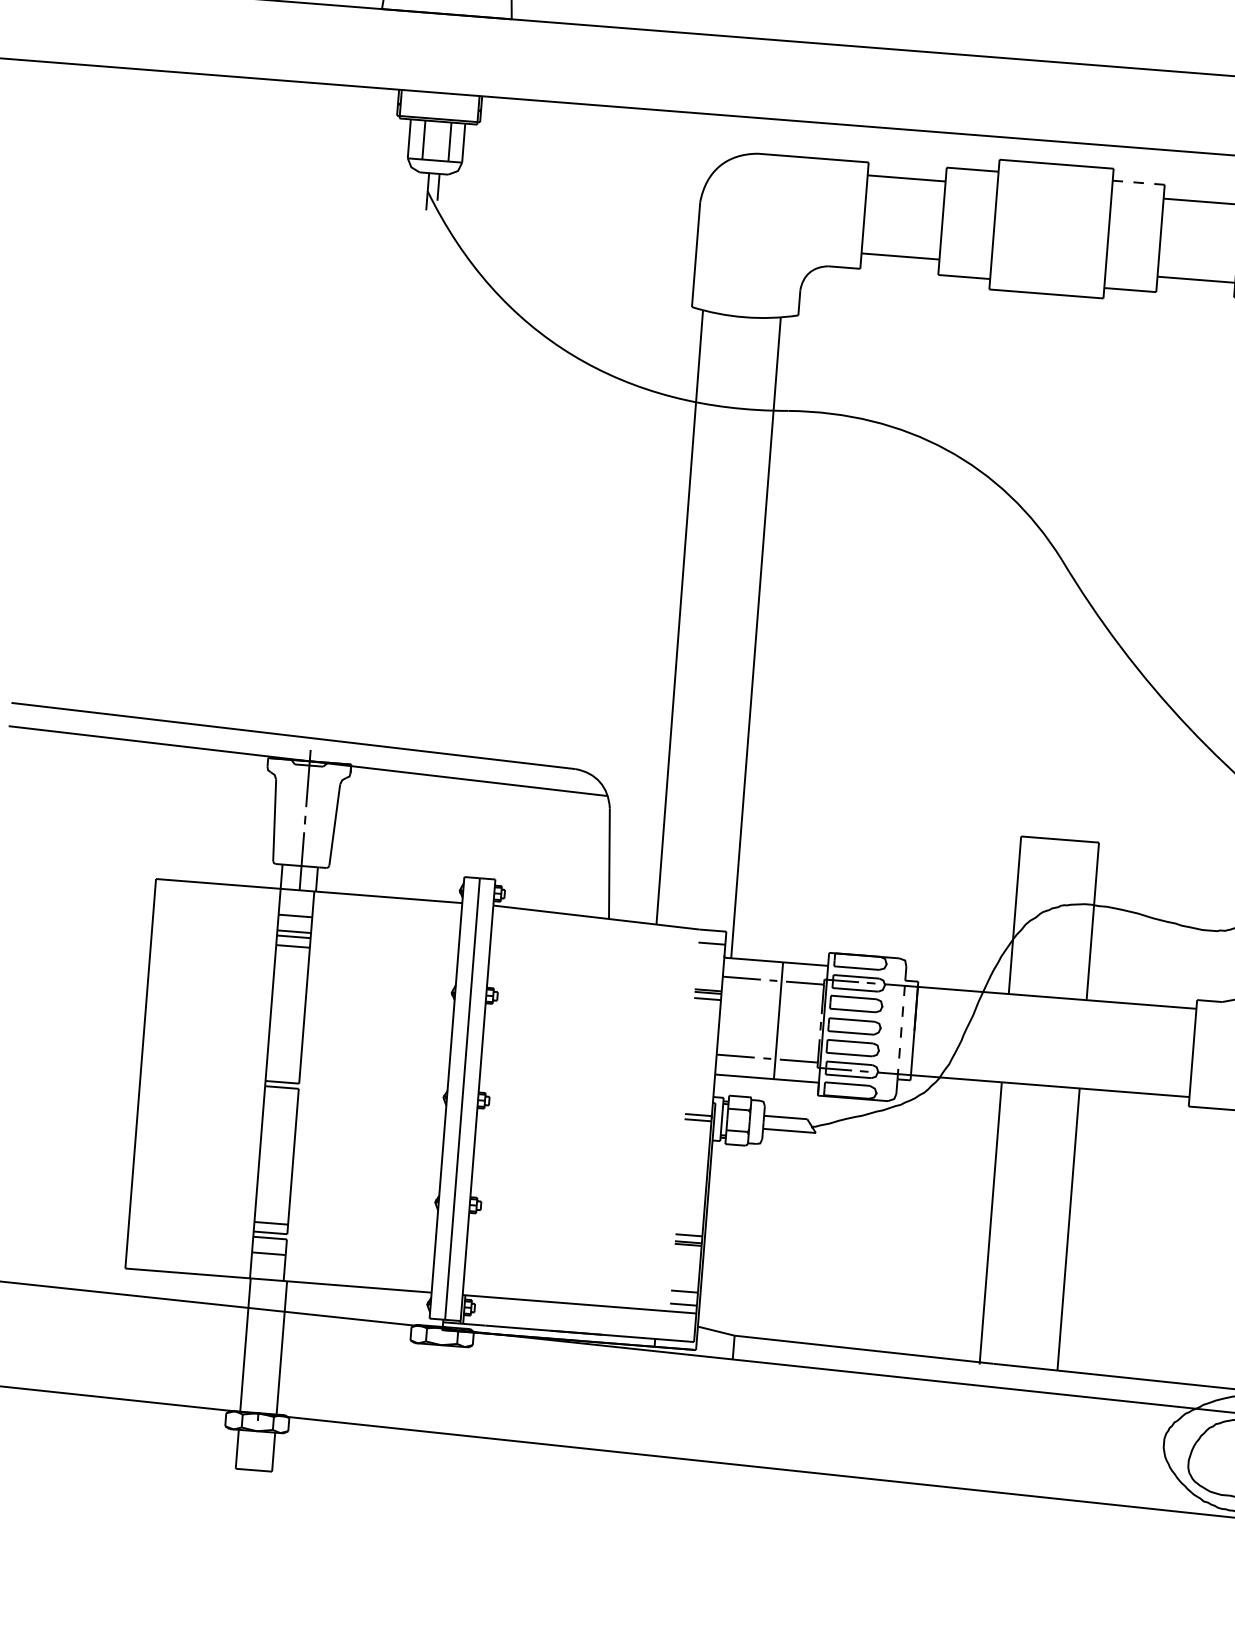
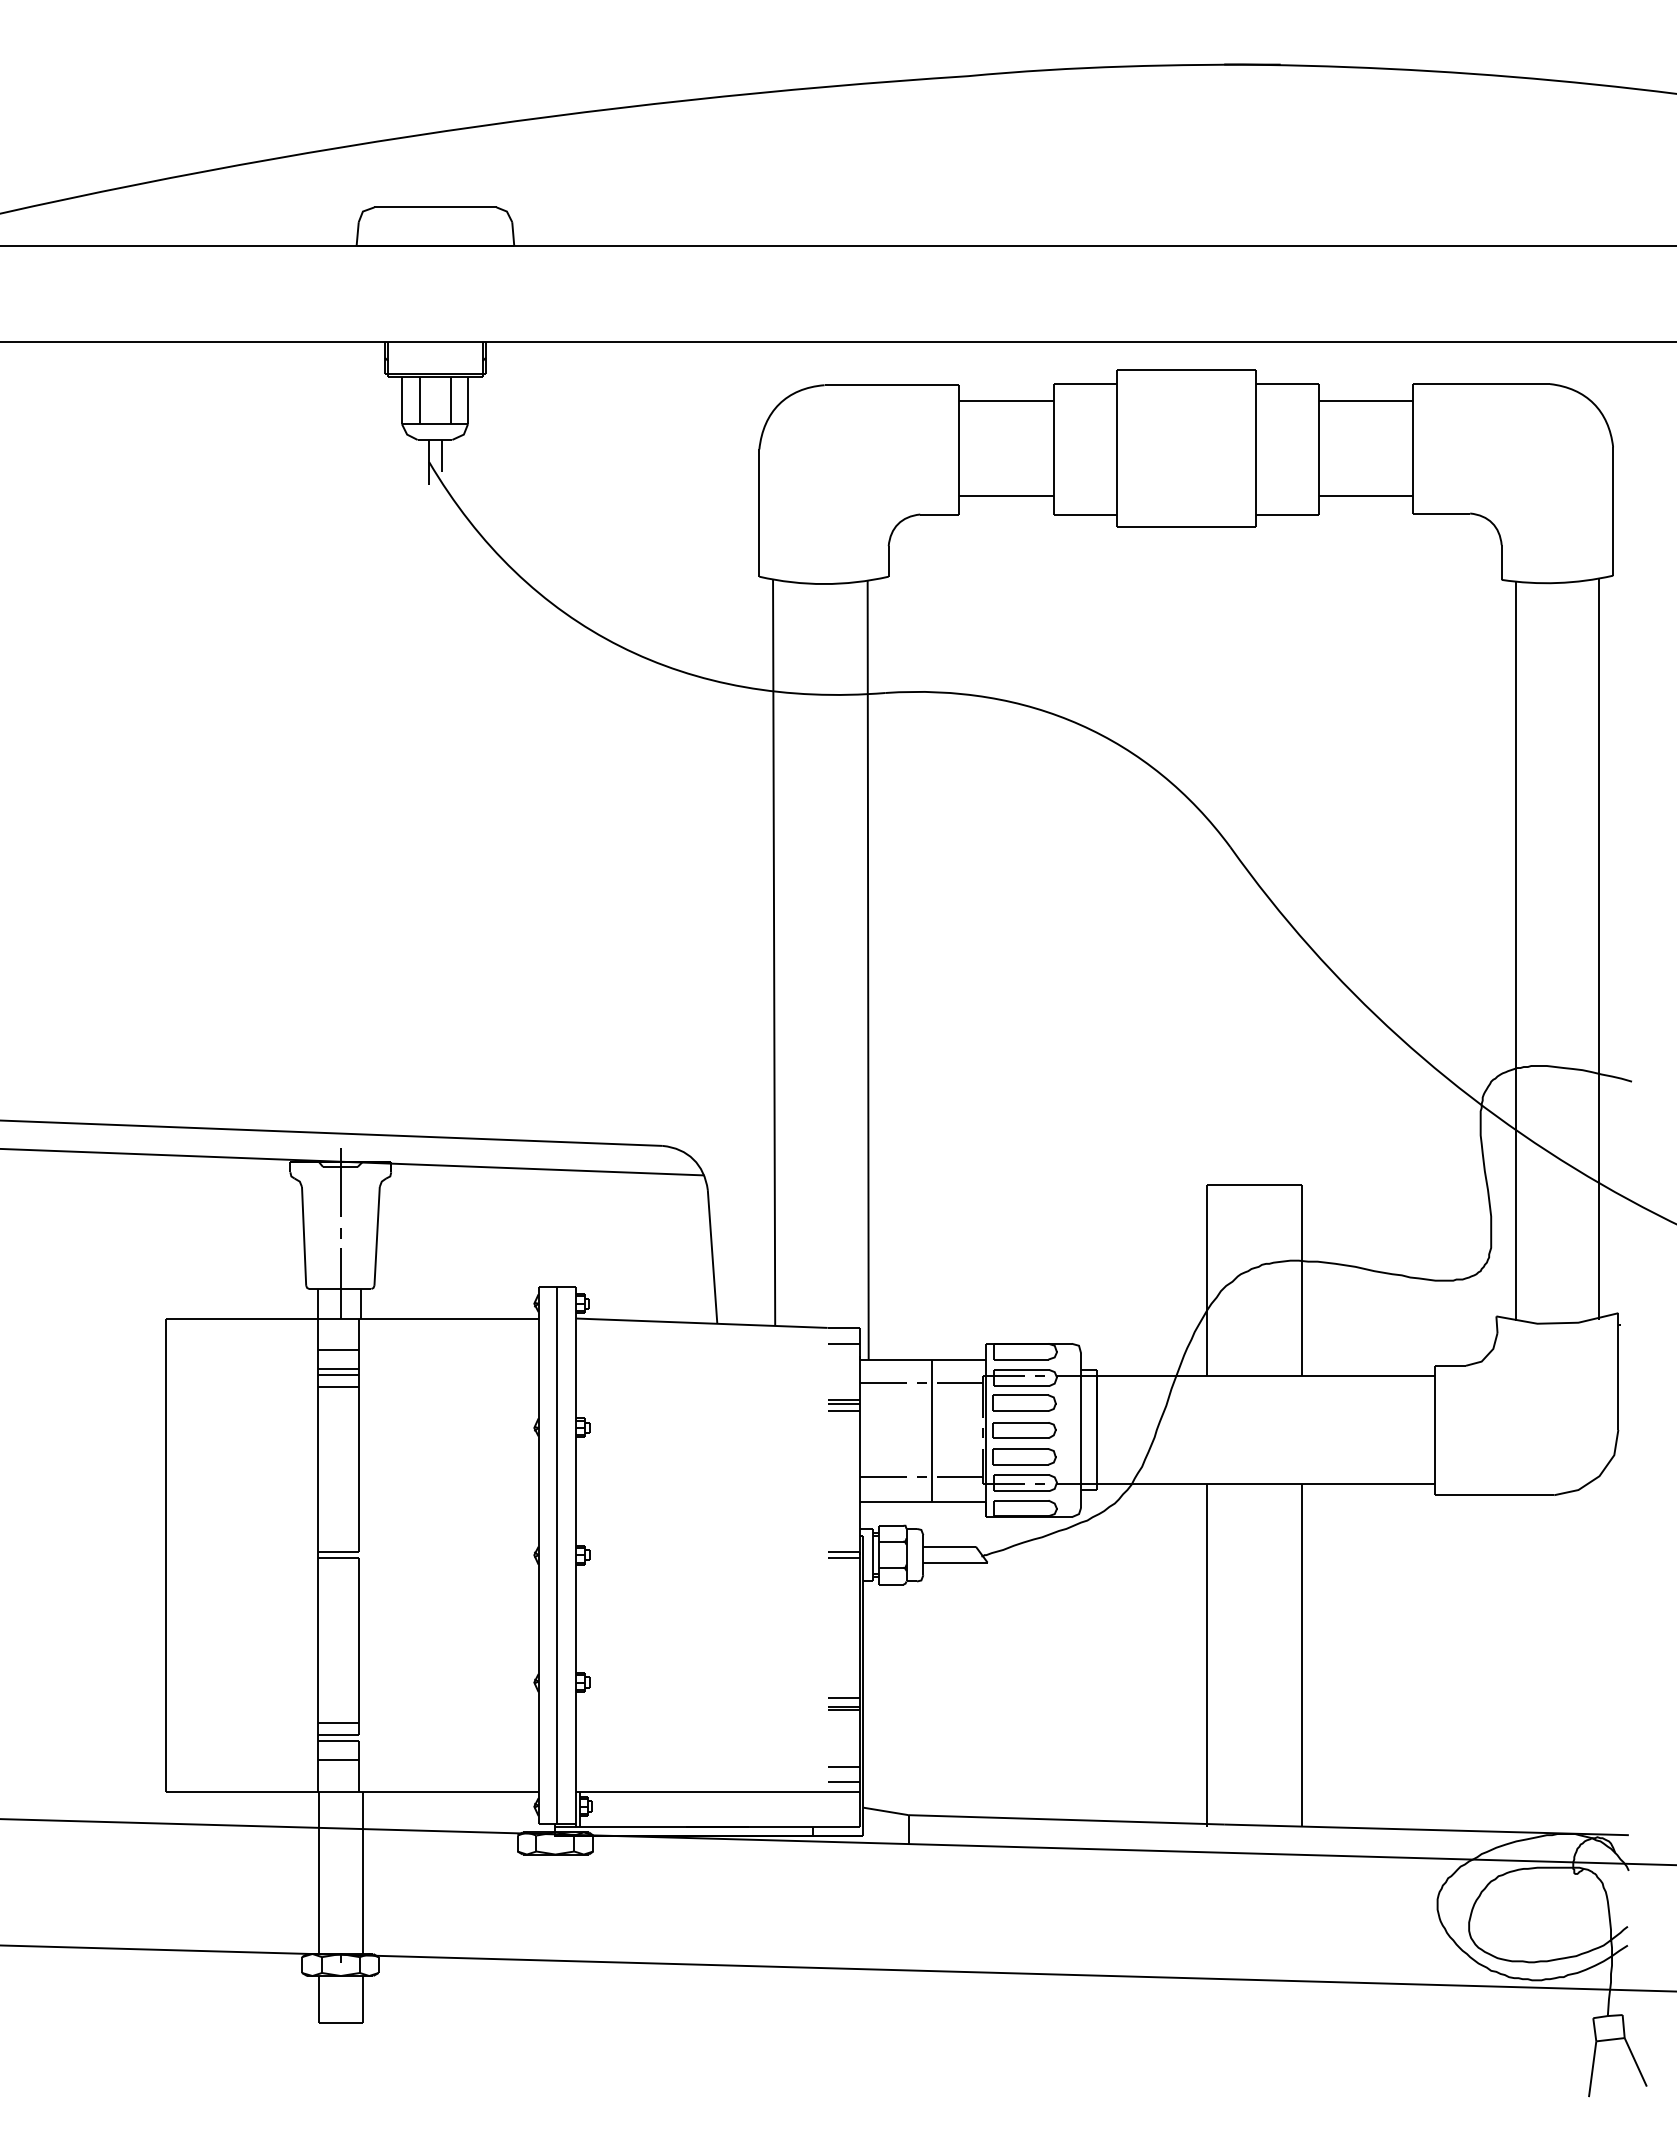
line: (1138, 183) -> (1287, 384), dashed -> solid
line: (901, 1030) -> (1081, 1430), dashed -> solid

